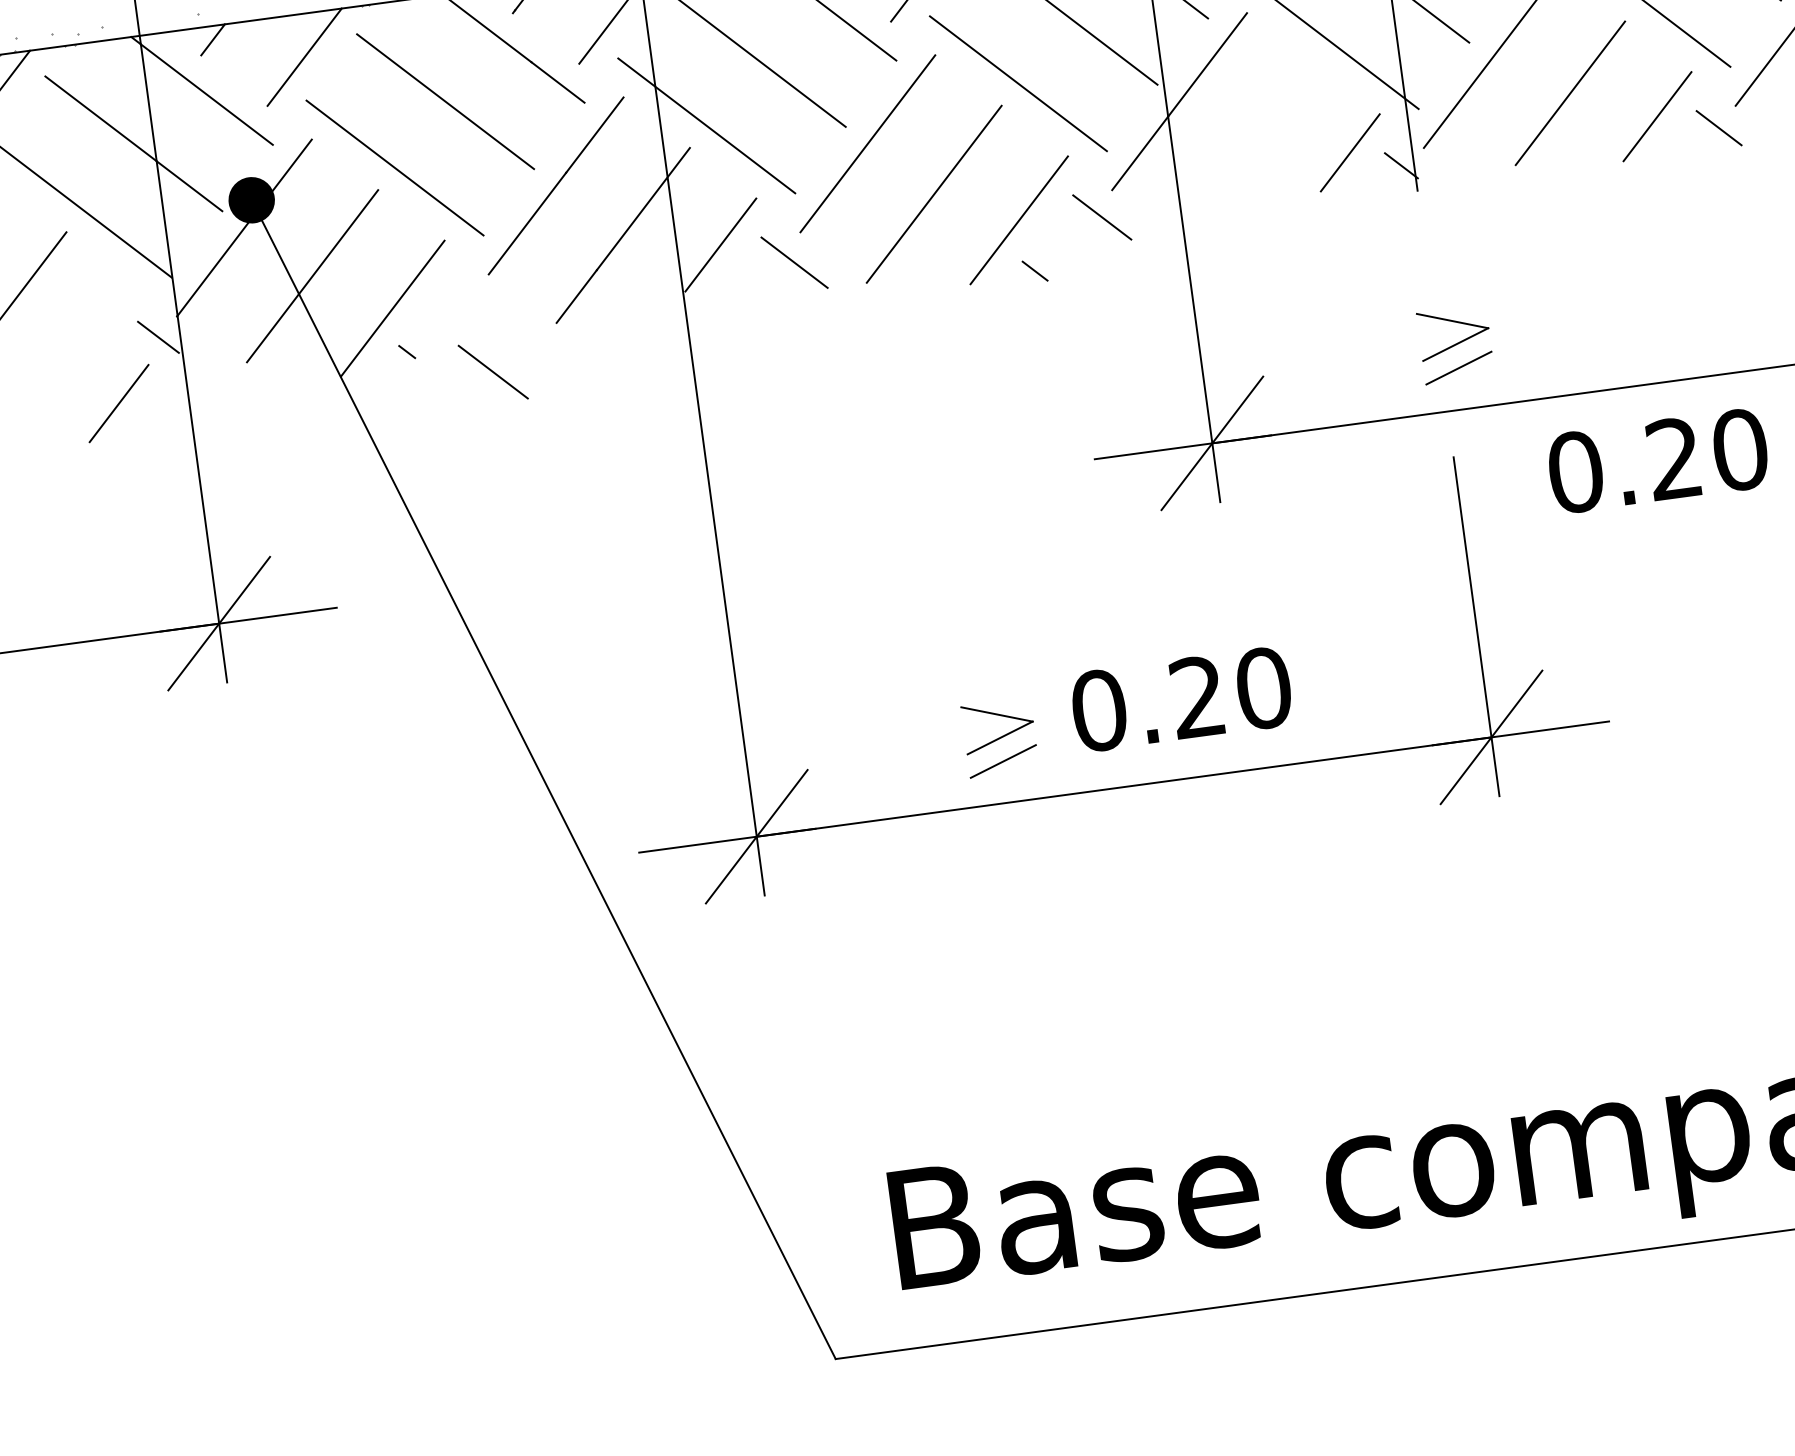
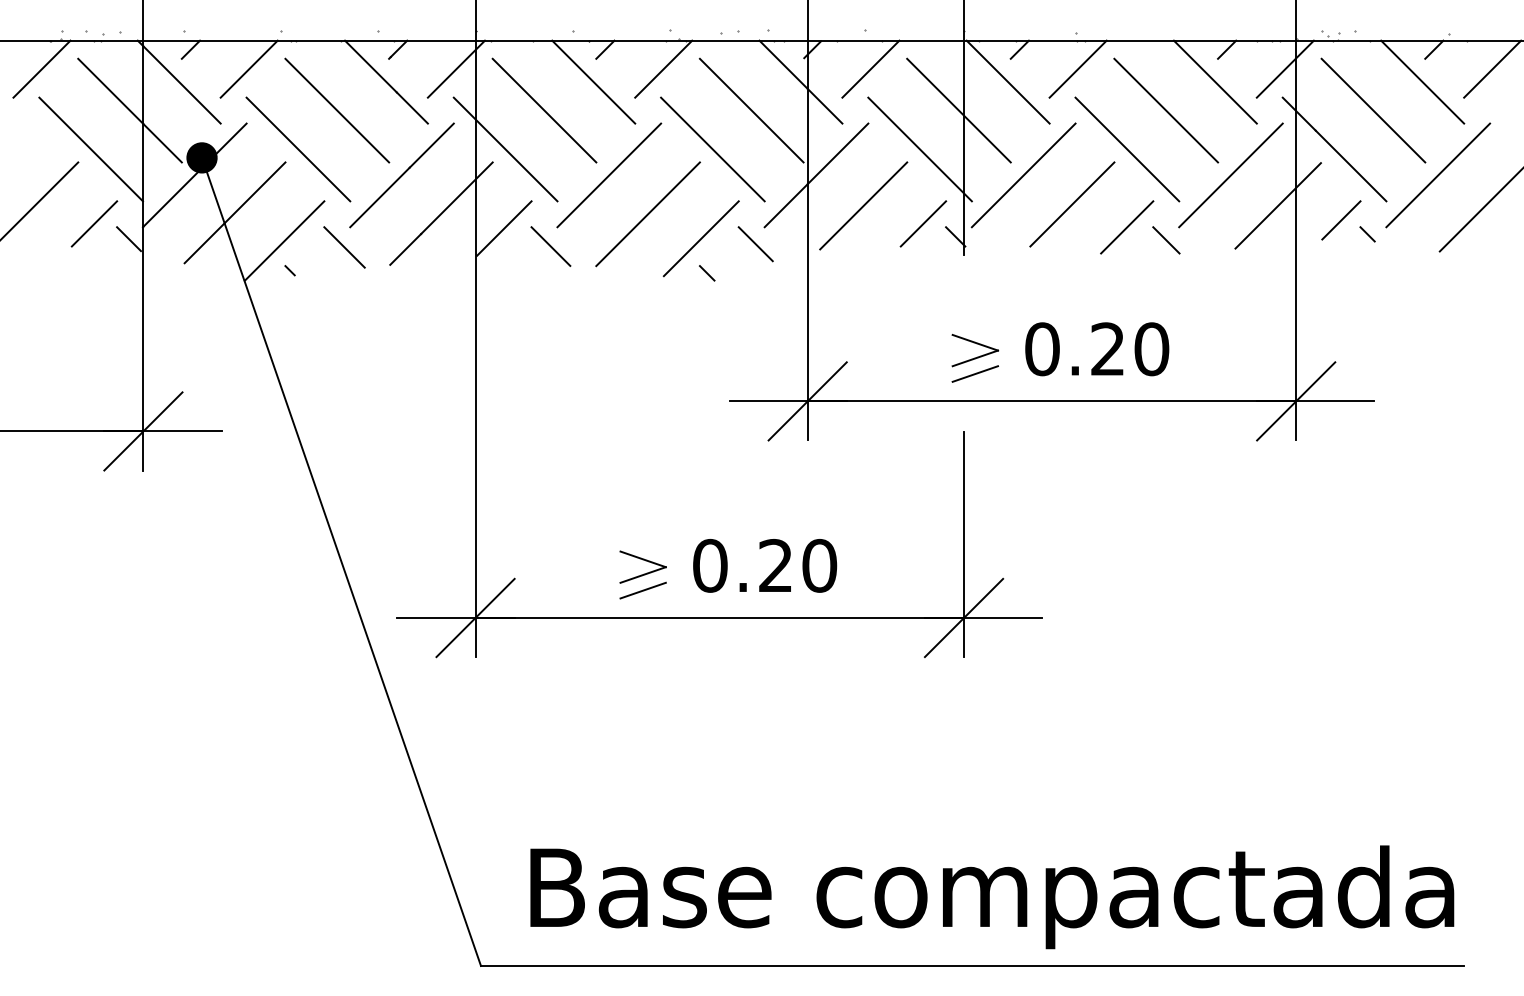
line: (1256, 137) -> (863, 205), added
line: (493, 372) -> (344, 247), moved
line: (119, 402) -> (94, 223), moved
text: (1658, 461) -> (1097, 349), moved

